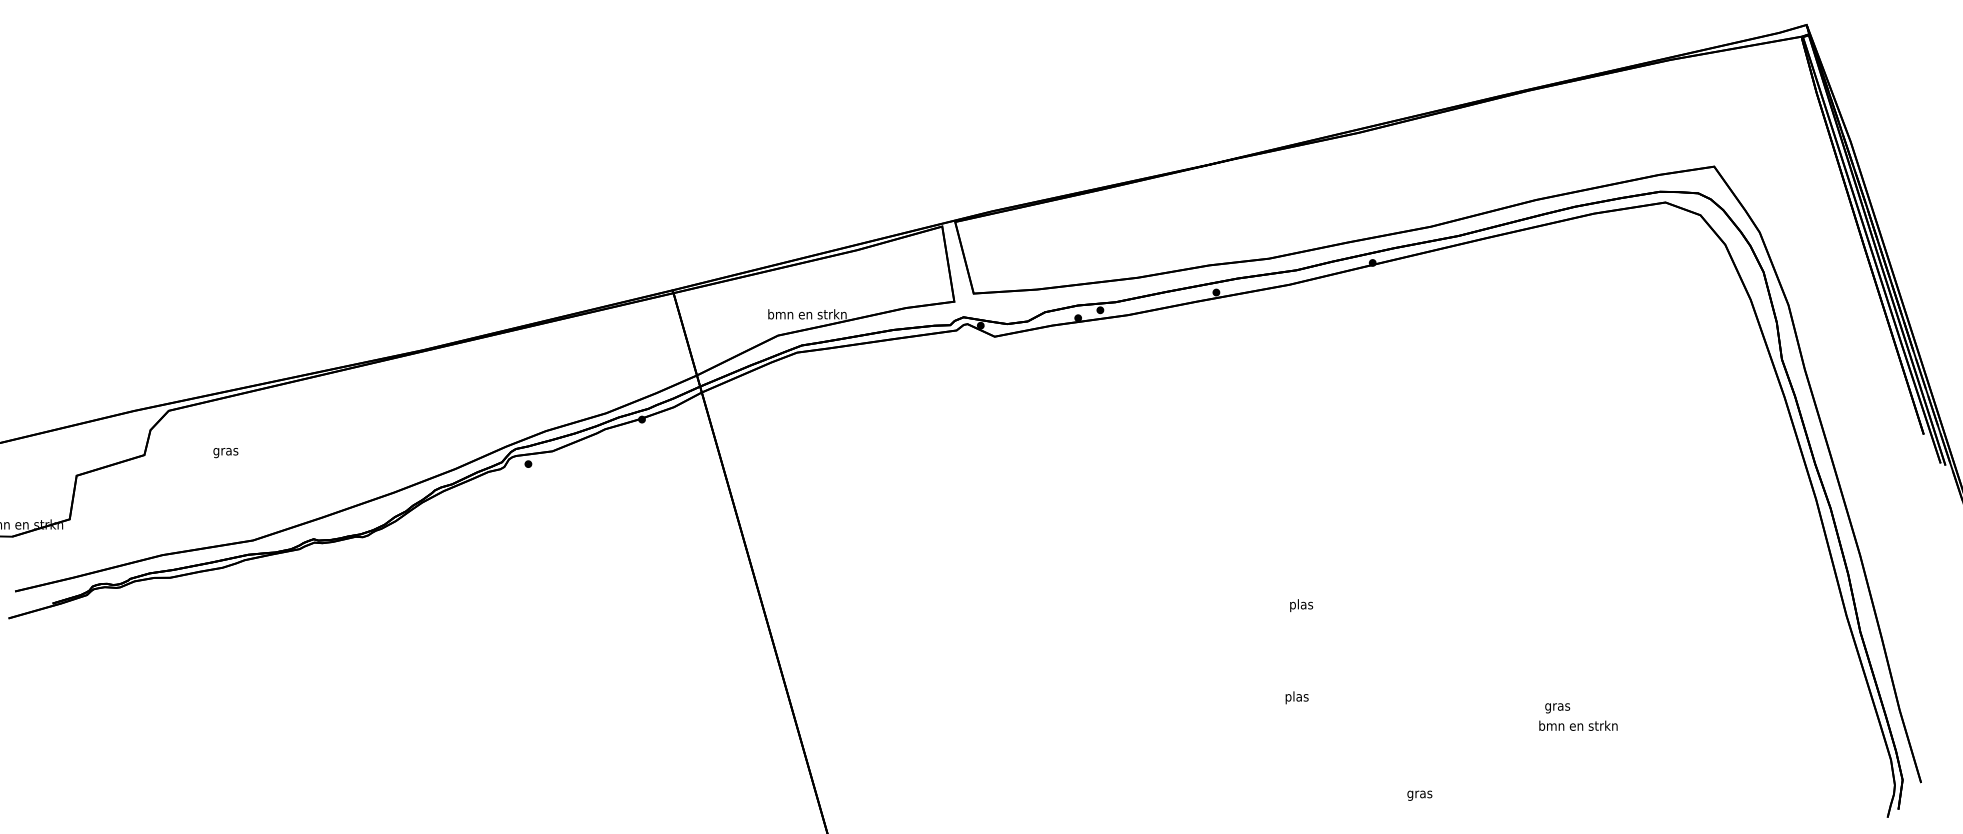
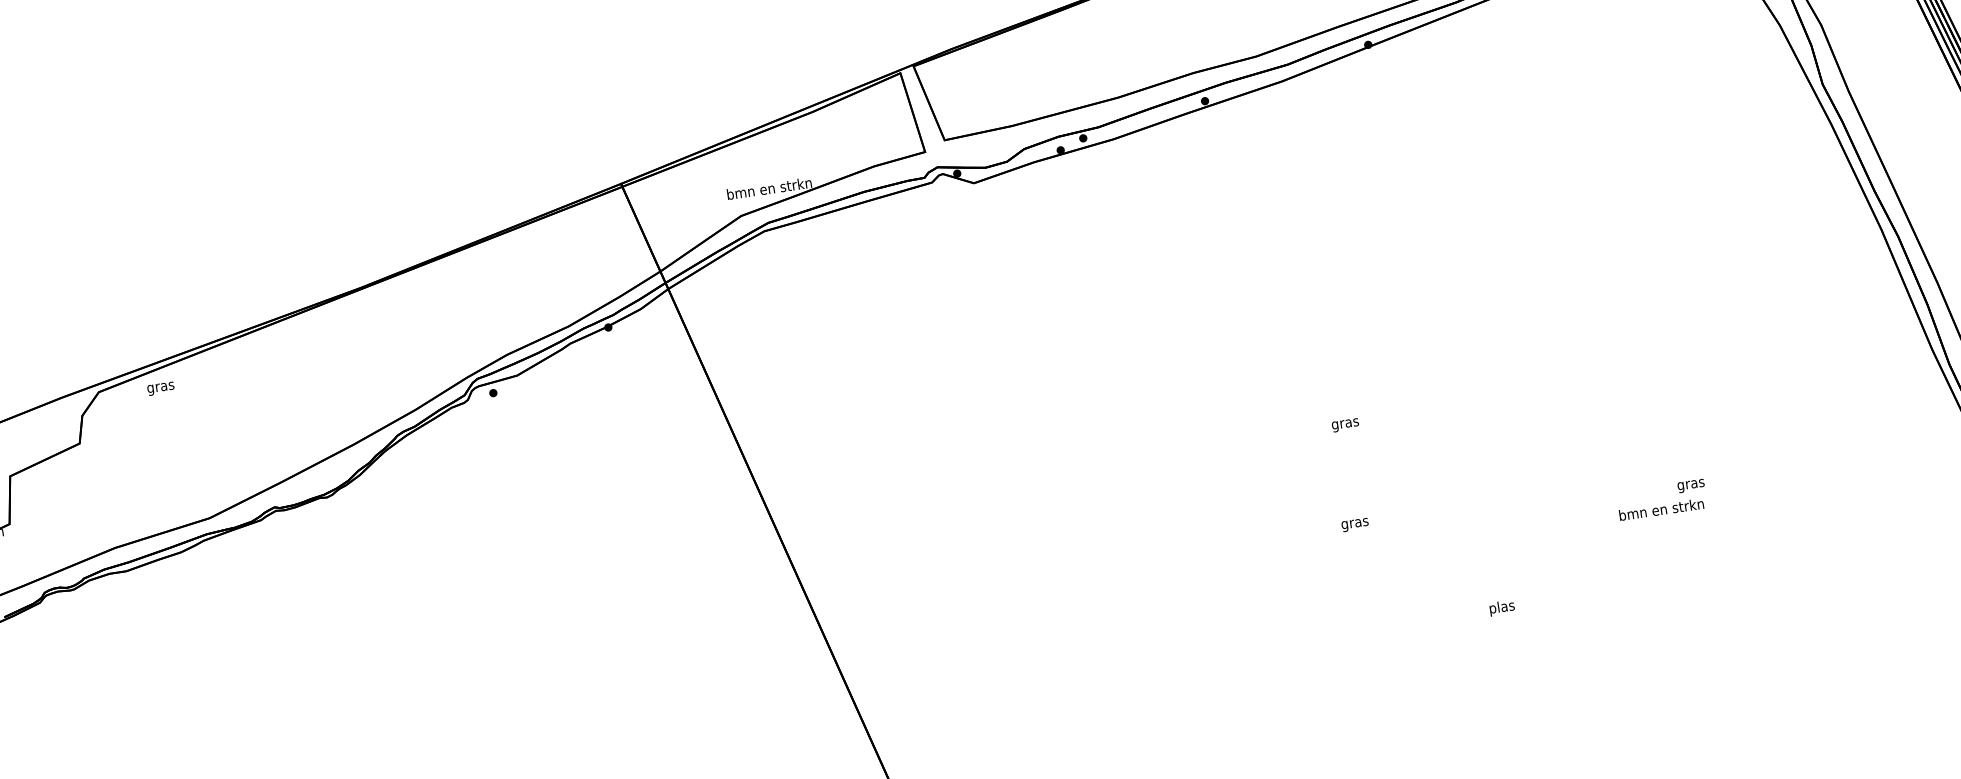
text: (225, 453) -> (160, 389), moved
text: (1301, 605) -> (1345, 423), plas -> gras
text: (1296, 697) -> (1354, 523), plas -> gras
text: (1557, 708) -> (1691, 486), moved
text: (1419, 794) -> (1501, 608), gras -> plas

